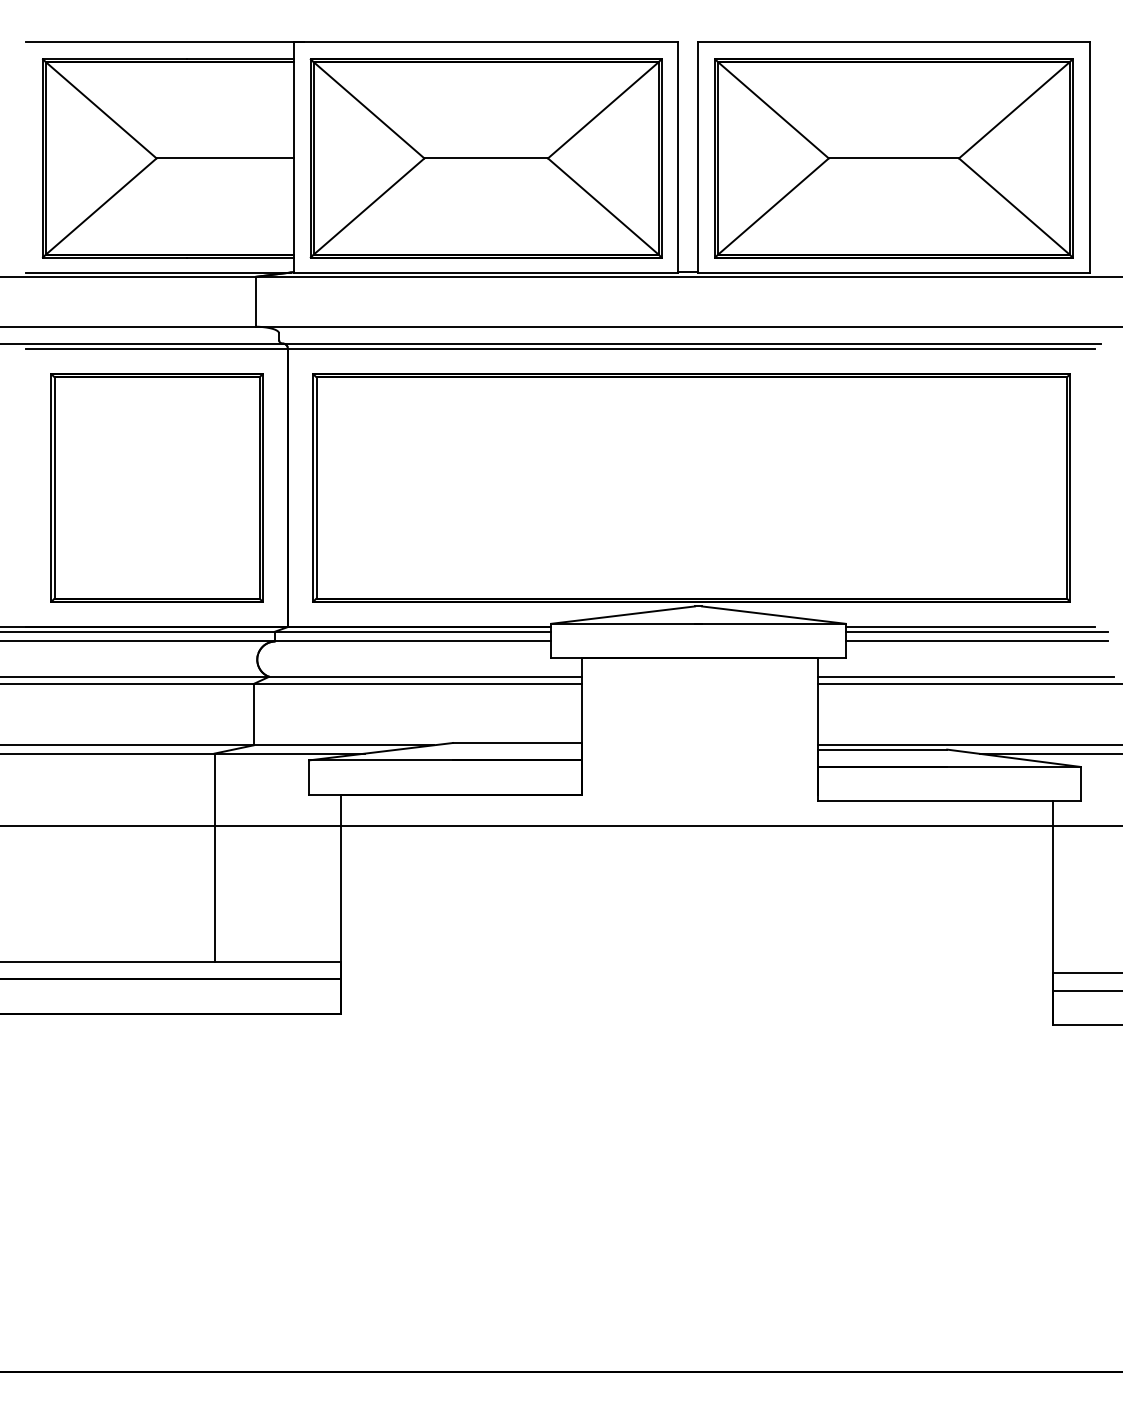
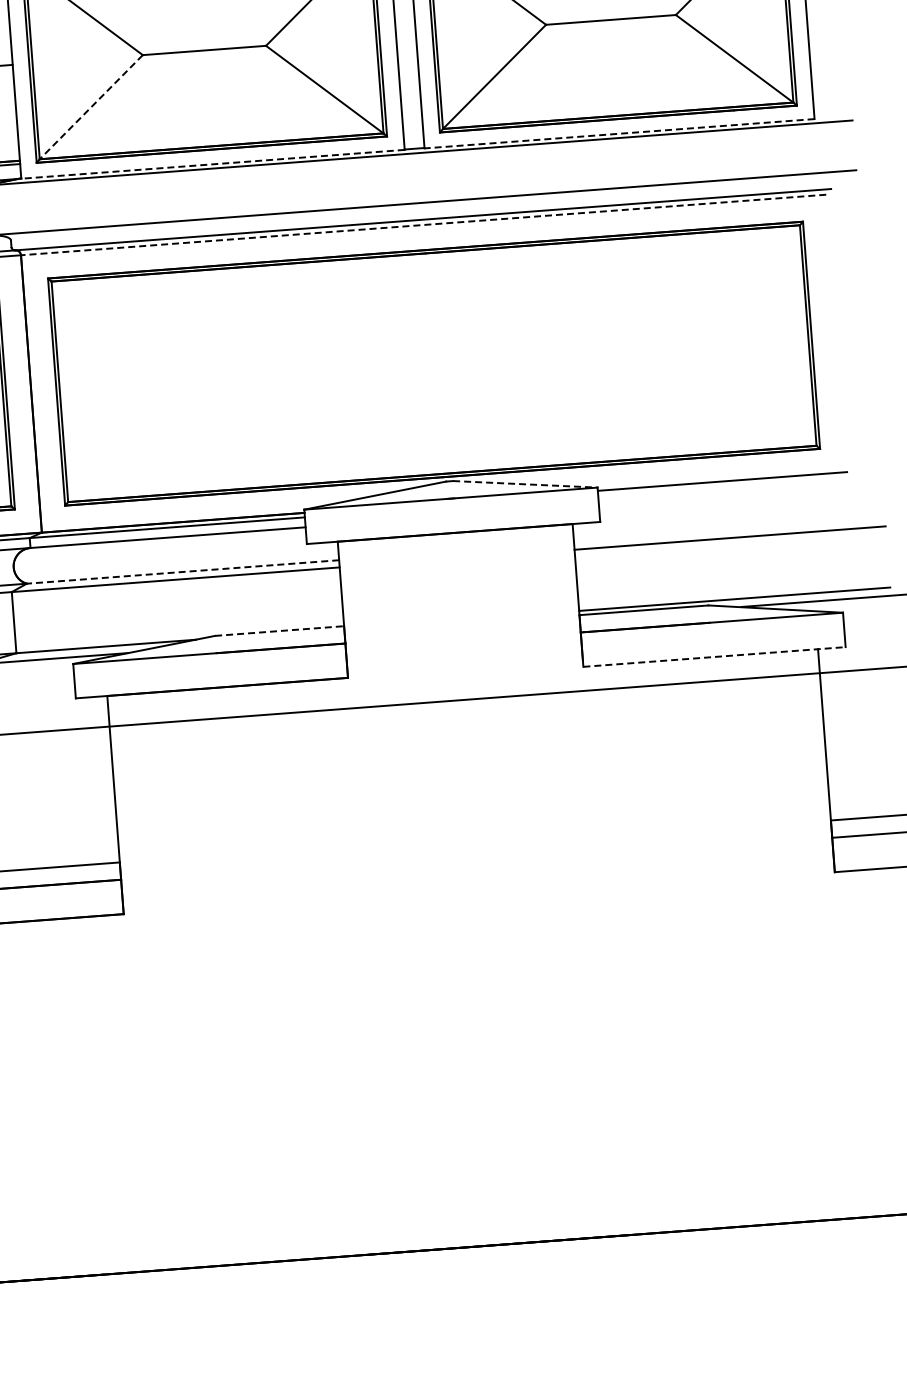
line: (368, 206) -> (90, 107), solid -> dashed
line: (485, 272) -> (212, 164), solid -> dashed
line: (893, 272) -> (619, 133), solid -> dashed
line: (691, 348) -> (423, 224), solid -> dashed
line: (774, 615) -> (526, 484), solid -> dashed
line: (976, 631) -> (728, 485), removed
line: (976, 641) -> (729, 495), removed
line: (425, 676) -> (182, 571), solid -> dashed
line: (965, 676) -> (721, 531), removed
line: (517, 742) -> (279, 630), solid -> dashed
line: (949, 801) -> (714, 657), solid -> dashed

